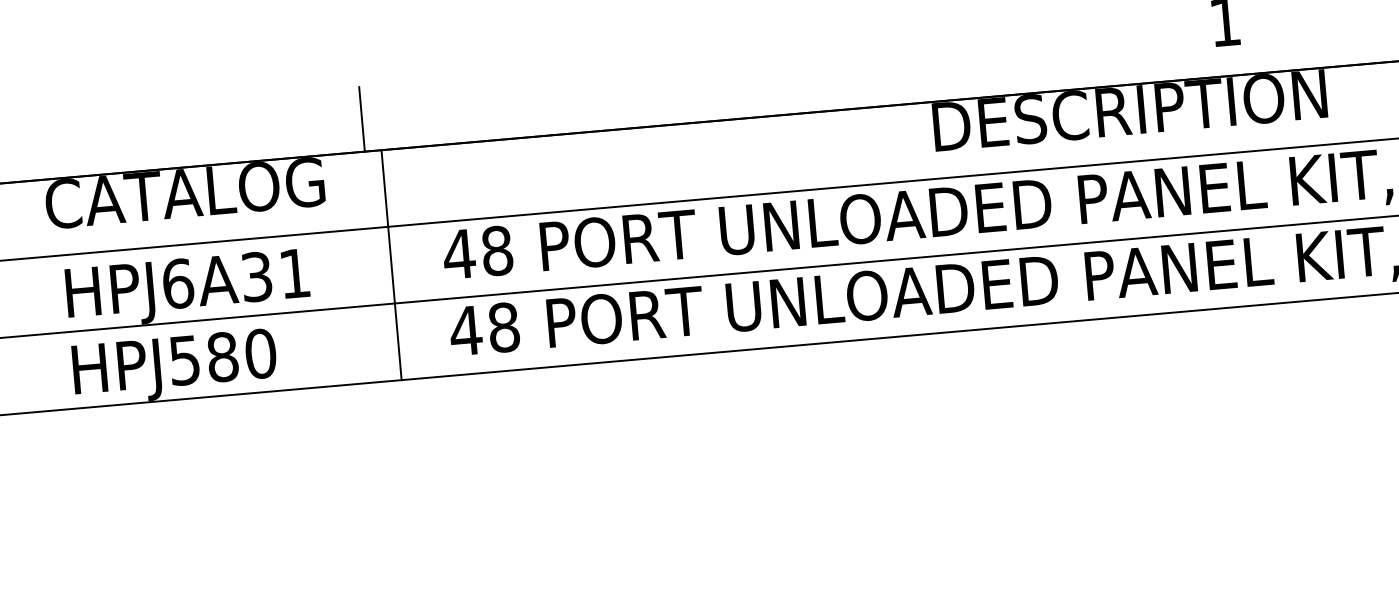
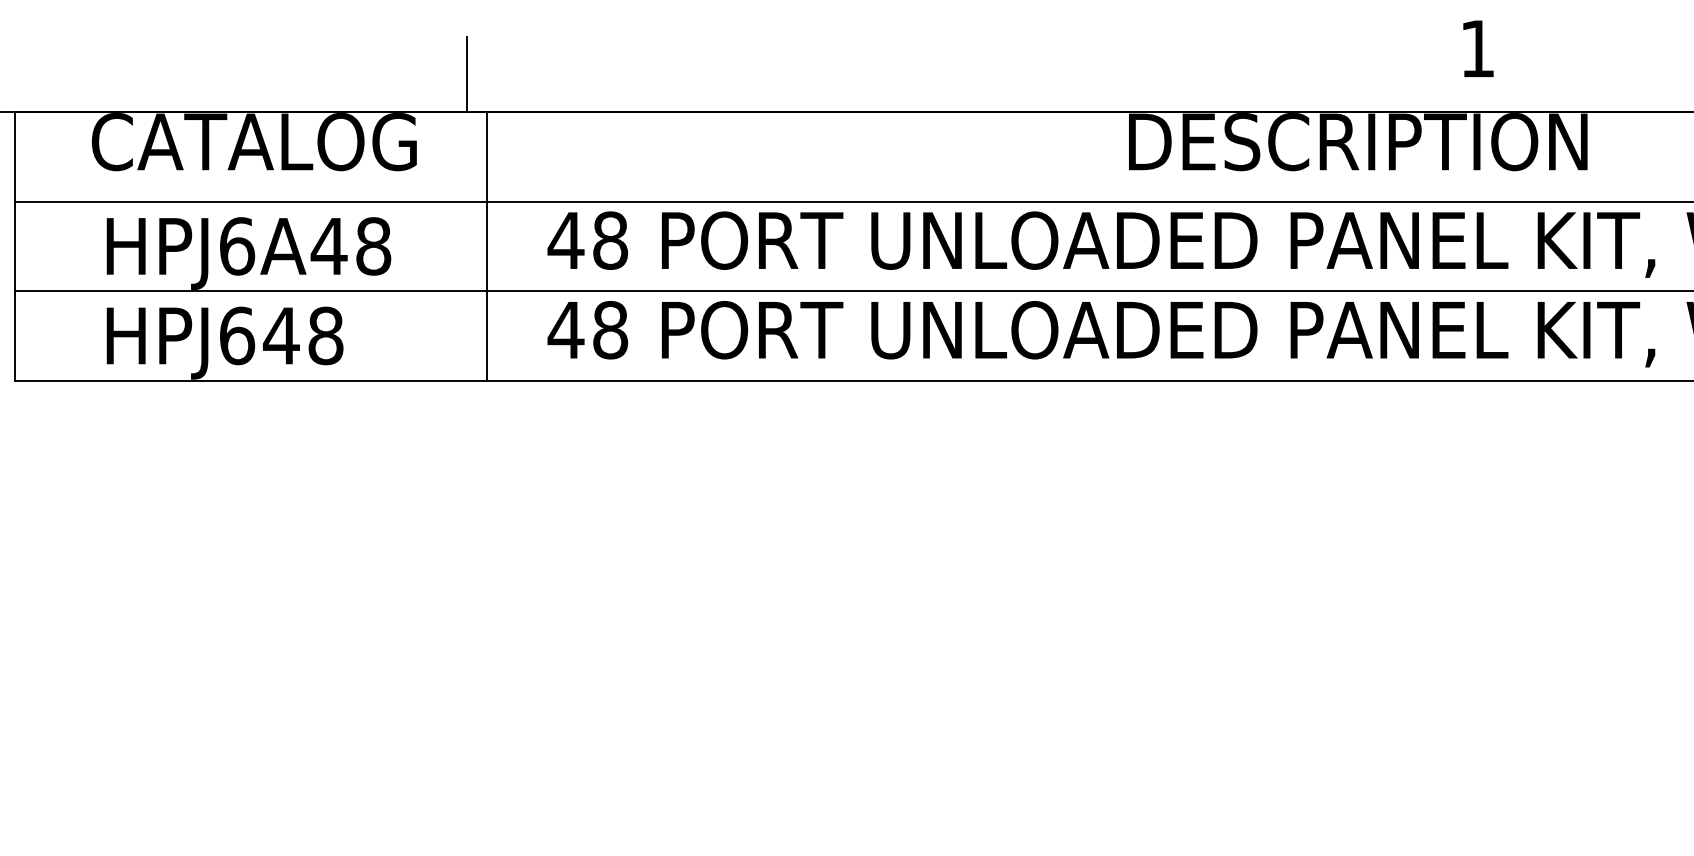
text: (275, 275) -> (350, 246), HPJ6A31 -> HPJ6A48
text: (222, 356) -> (281, 335), HPJ580 -> HPJ648

